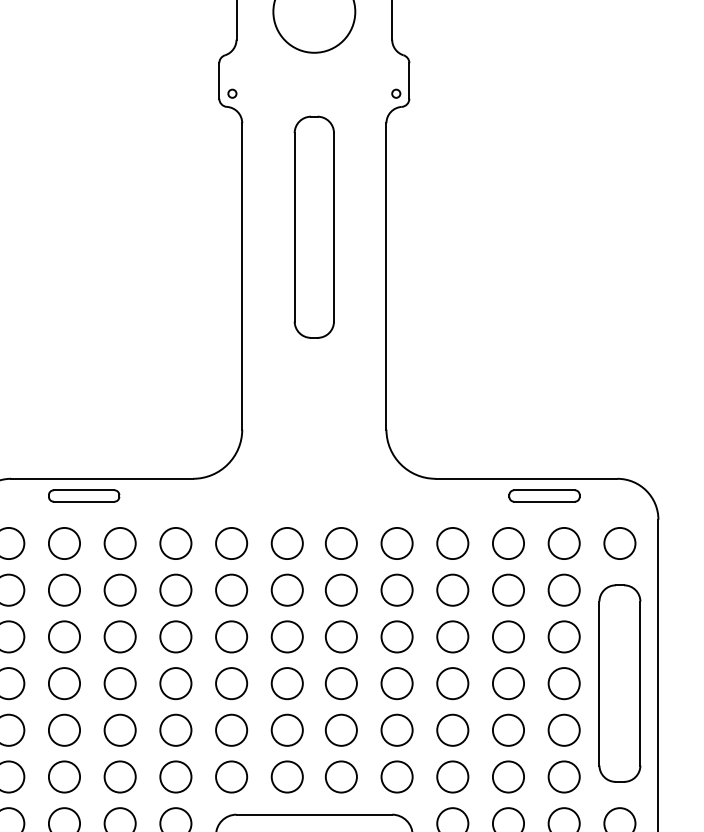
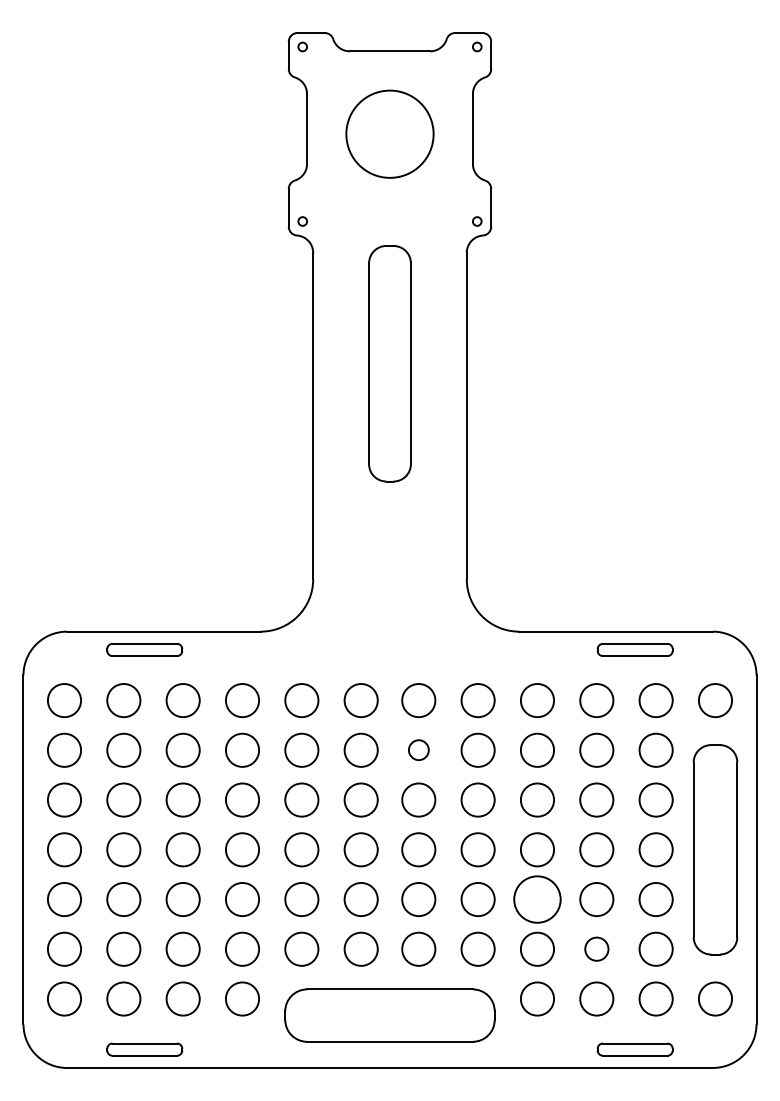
circle: (341, 589) -> (418, 749), size x0.6
circle: (452, 730) -> (537, 899), size x1.4
circle: (508, 776) -> (596, 948), size x0.7

